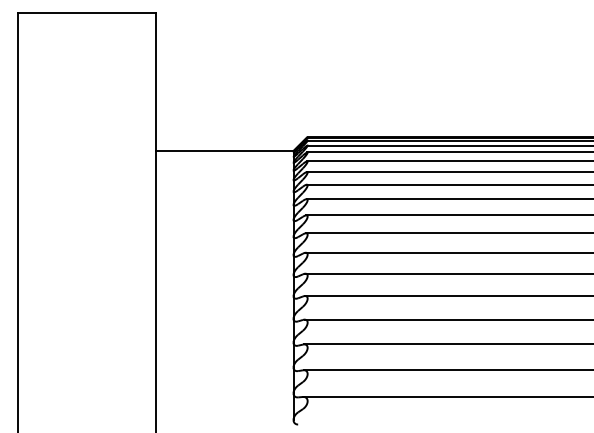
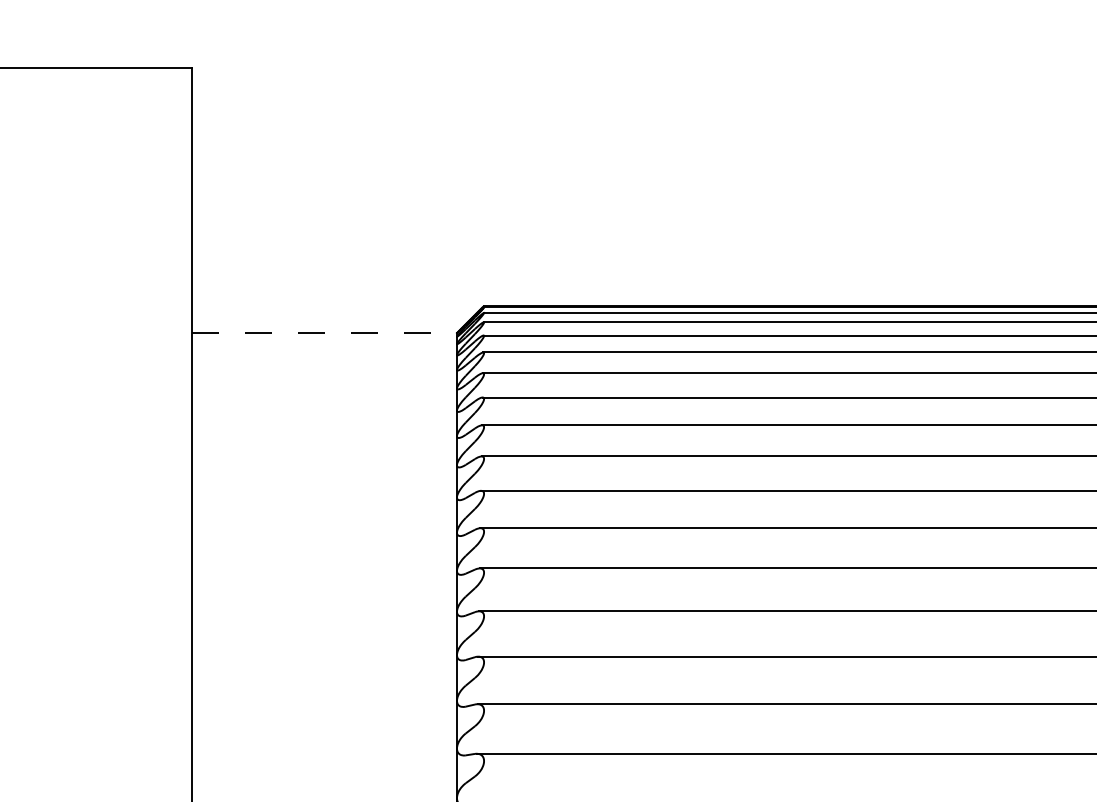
line: (224, 151) -> (324, 333), solid -> dashed

